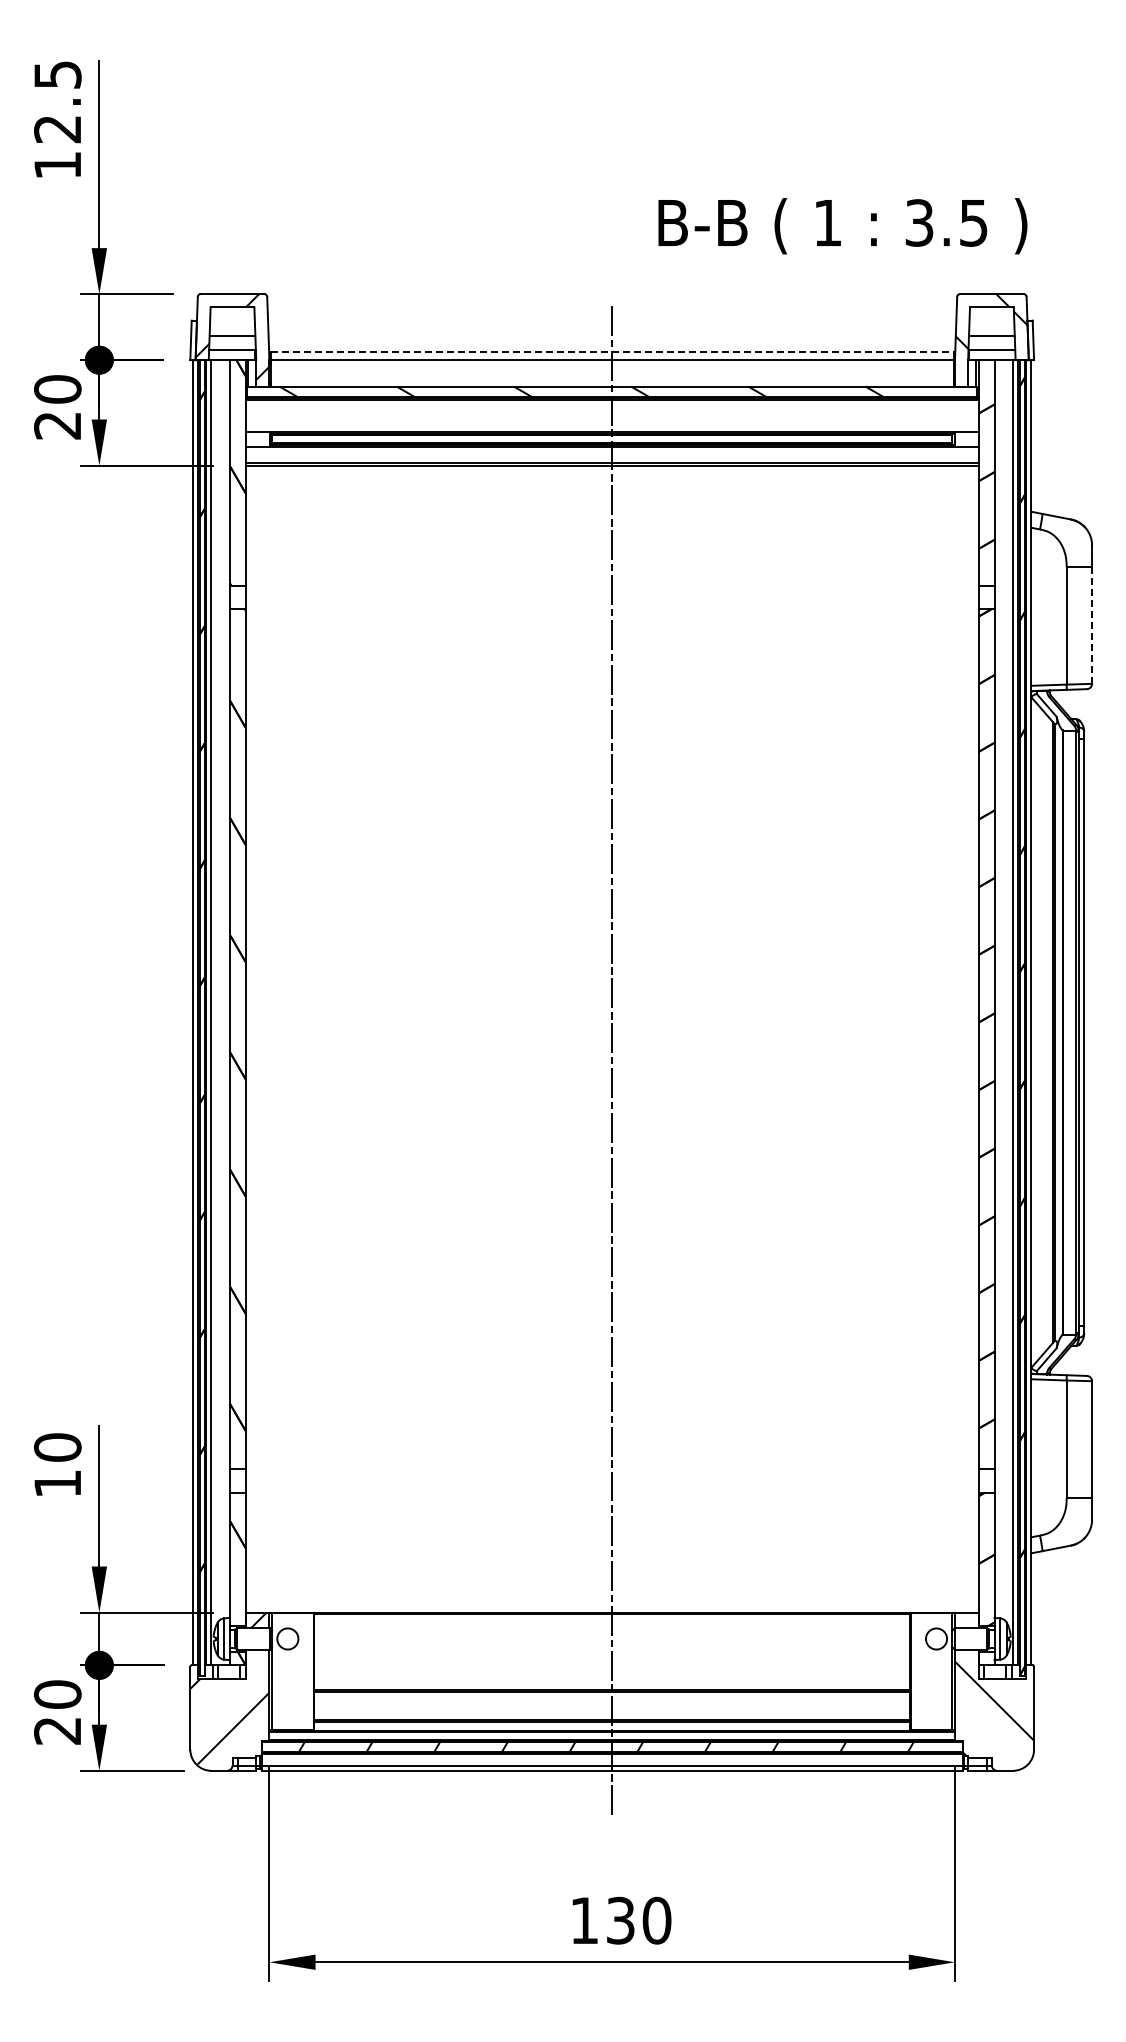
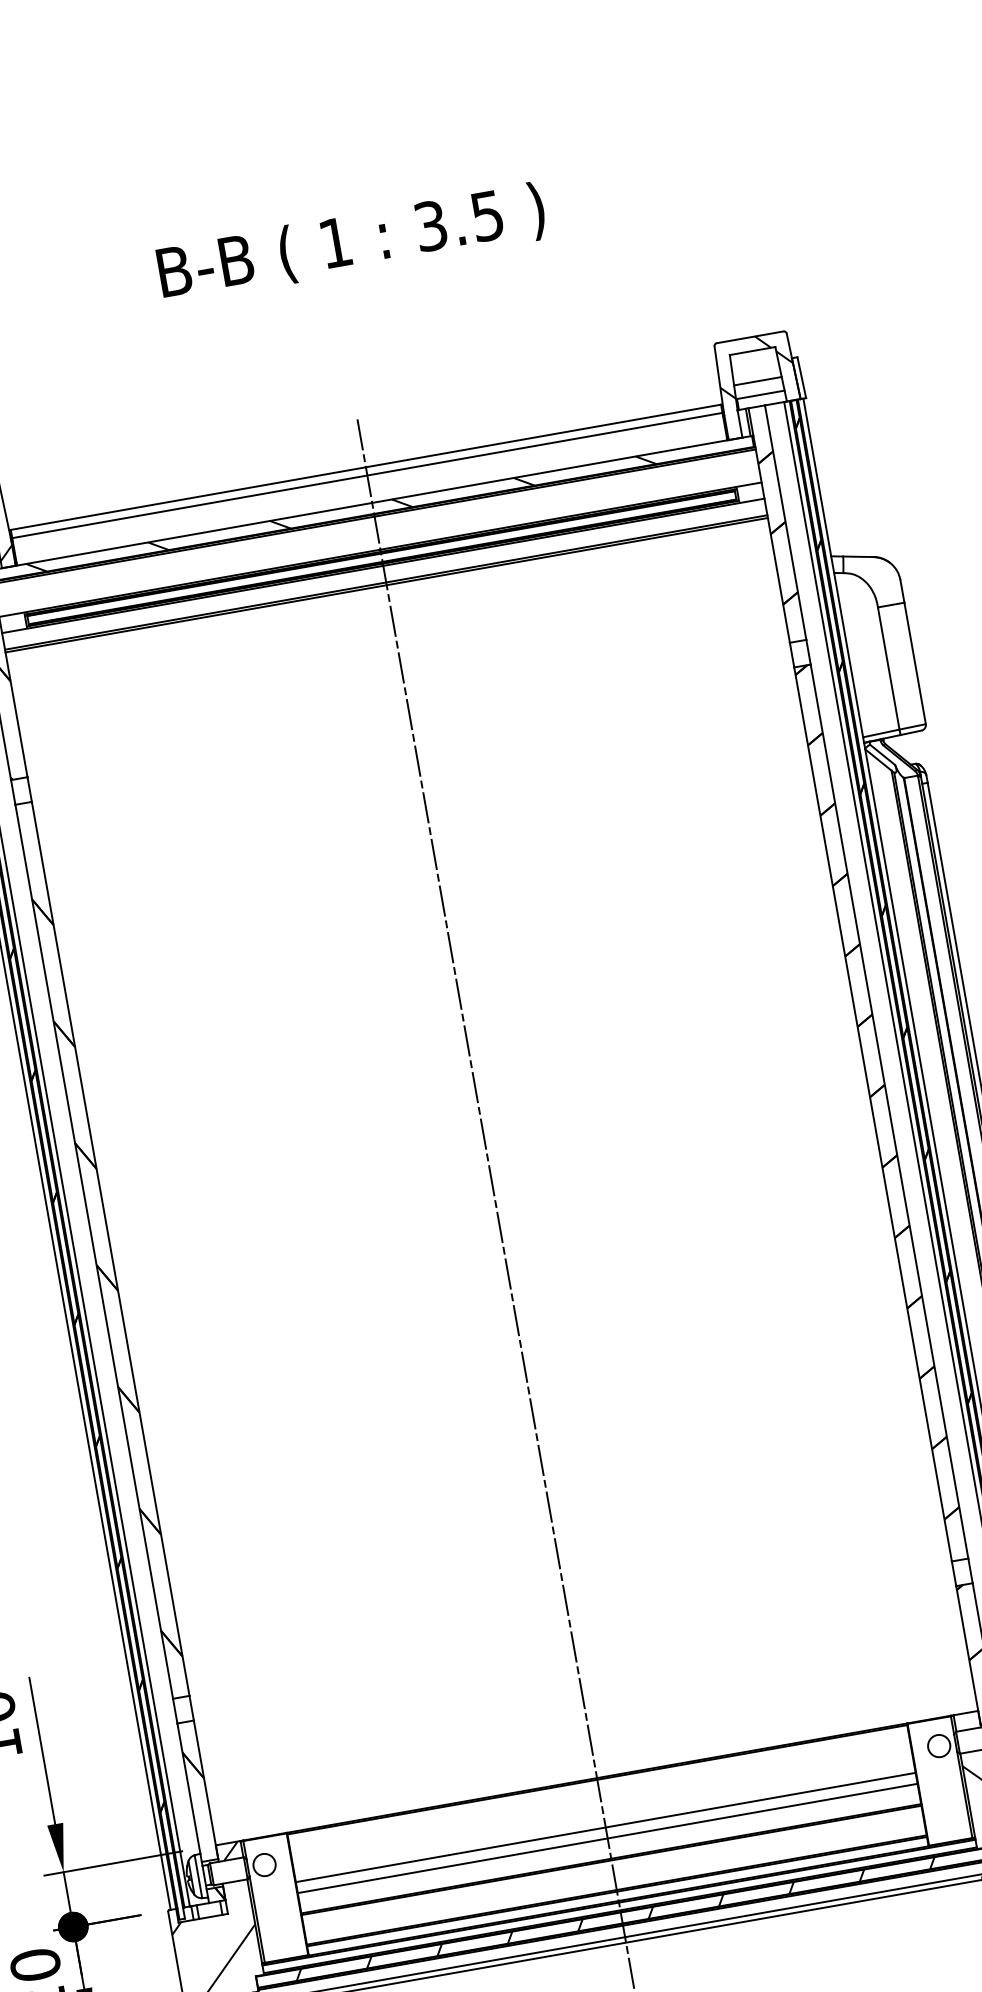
text: (842, 226) -> (351, 243), moved
line: (612, 352) -> (366, 467), dashed -> solid
line: (1092, 625) -> (915, 663), dashed -> solid
line: (612, 1660) -> (606, 1827), added
line: (612, 1670) -> (607, 1838), added

